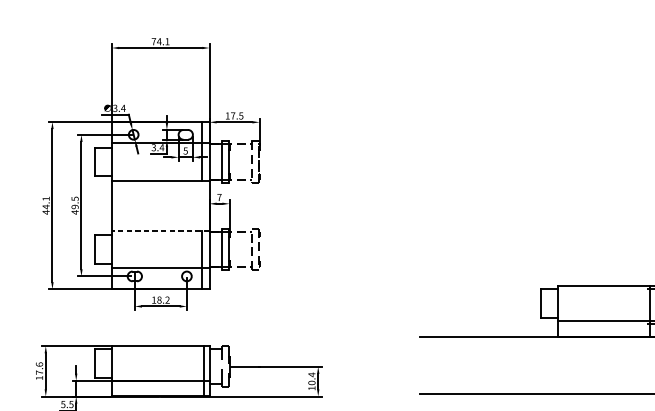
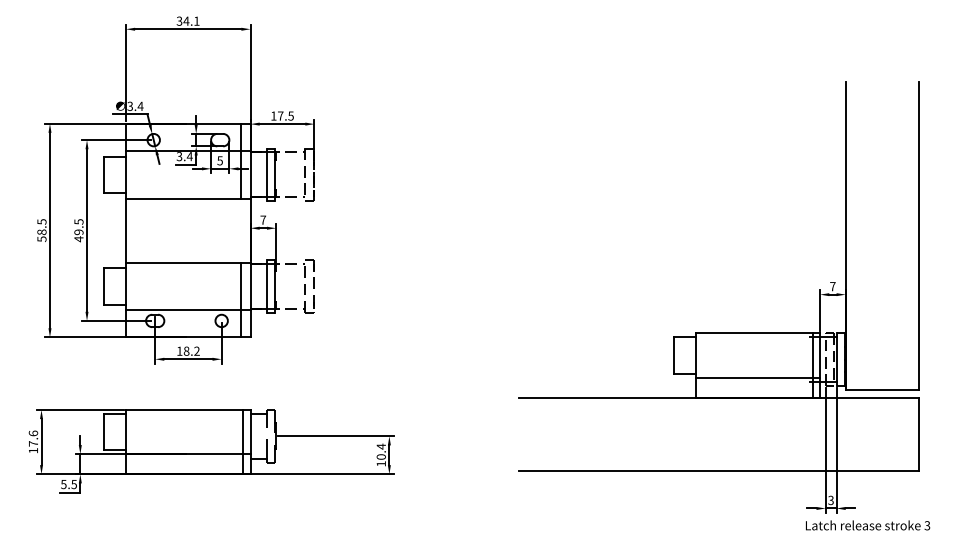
text: (153, 41) -> (179, 20), 74.1 -> 34.1
text: (45, 205) -> (41, 230), 44.1 -> 58.5
line: (160, 230) -> (187, 262), dashed -> solid

